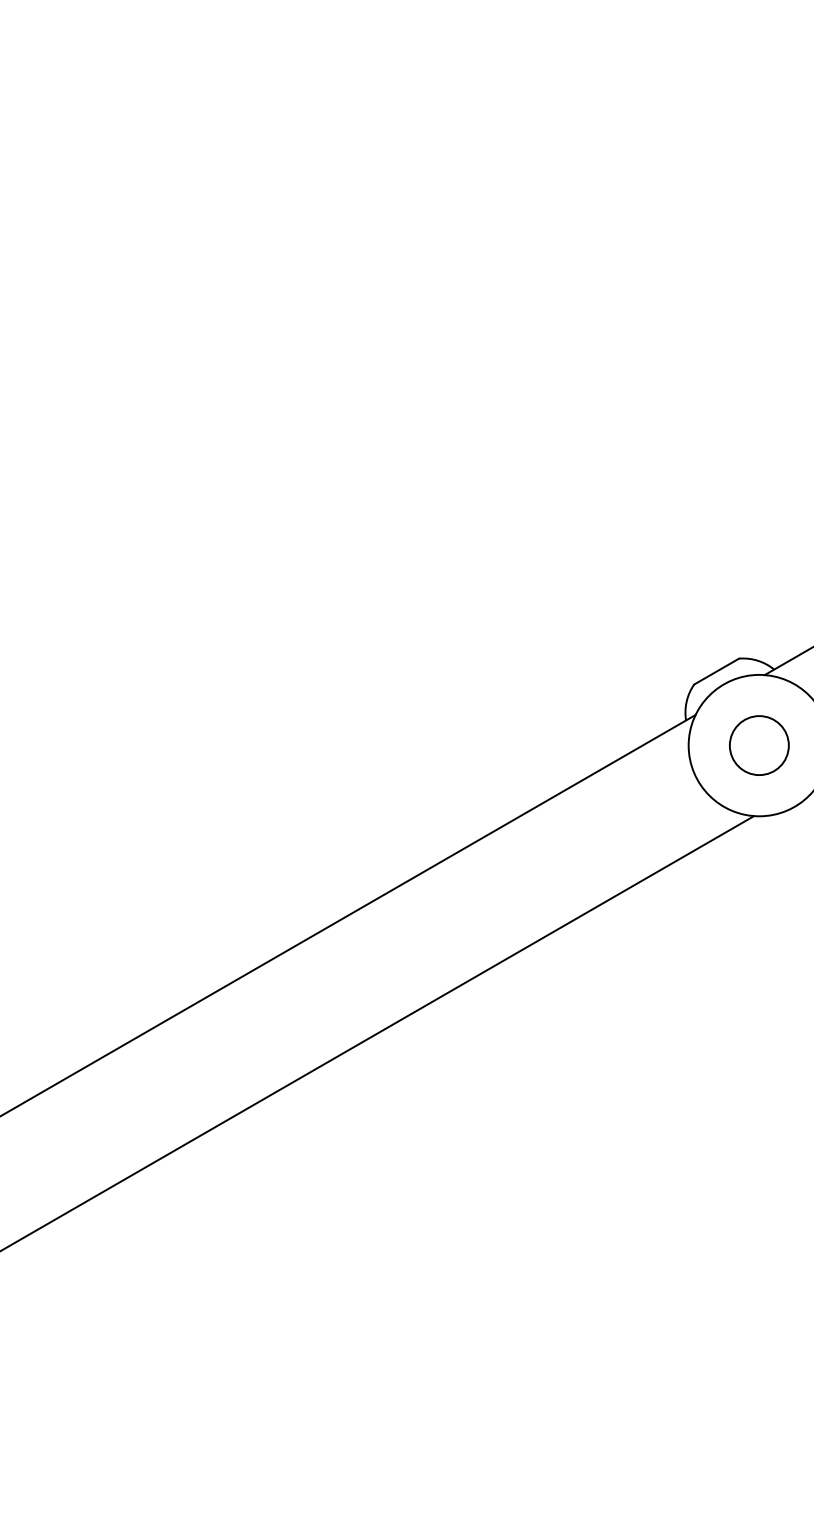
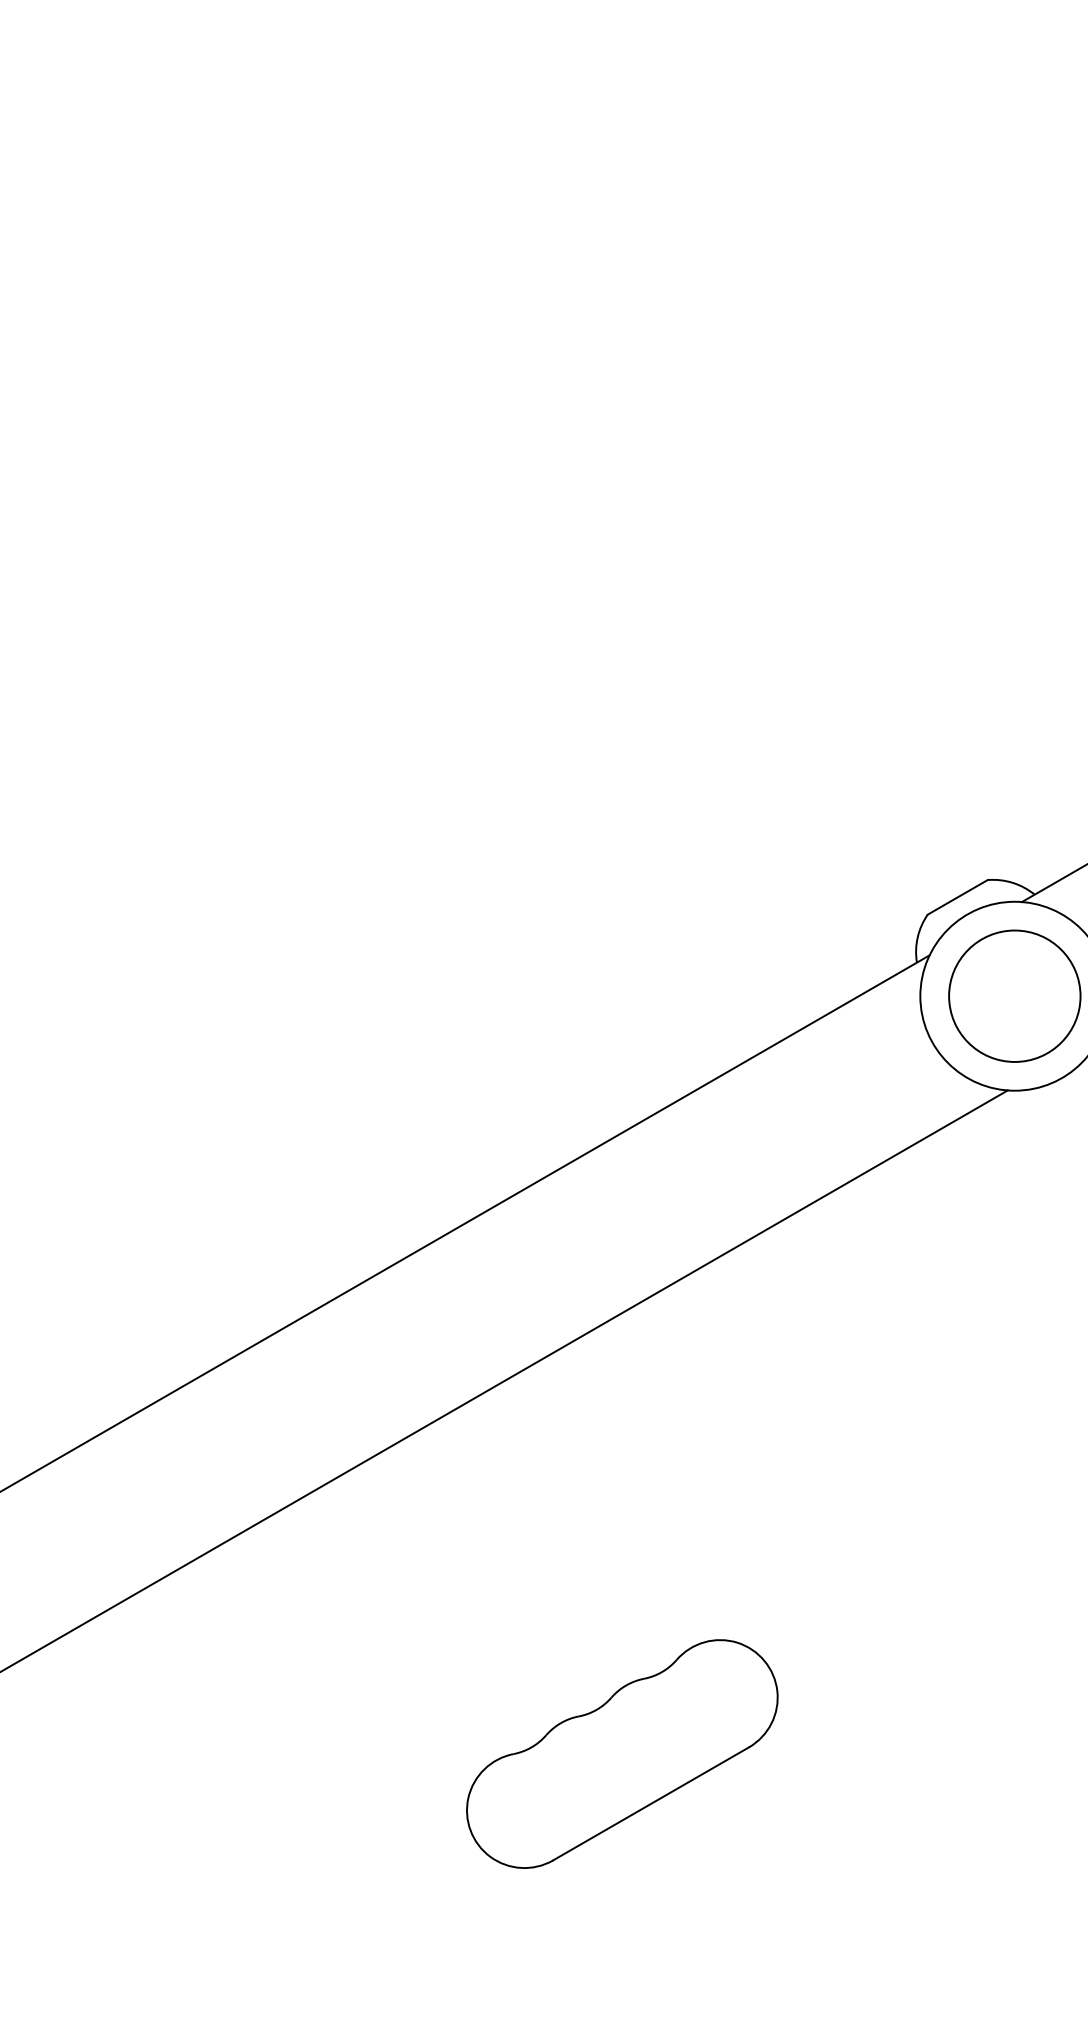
circle: (759, 745) -> (1015, 996), size x1.67
part: (465, 1312) -> (622, 1753), added

